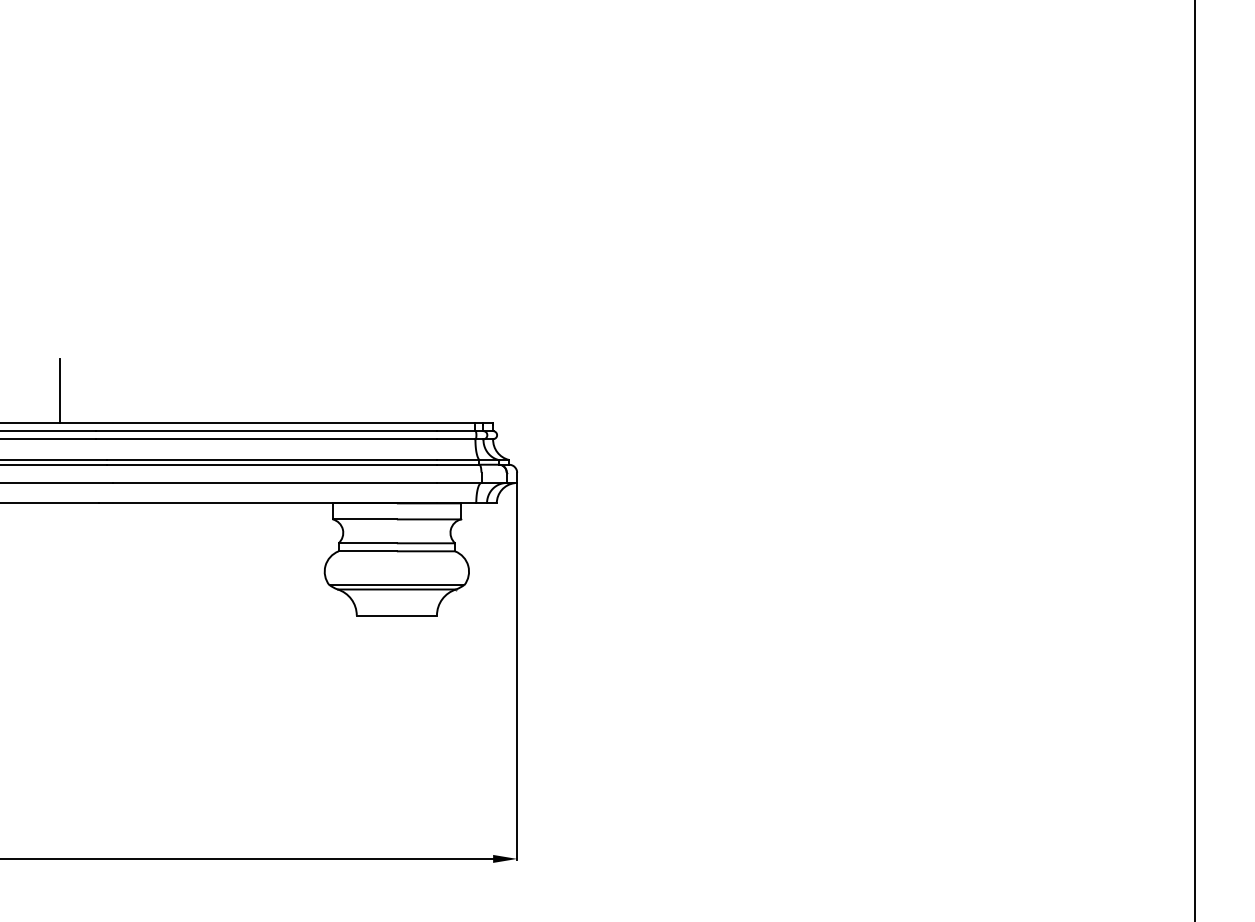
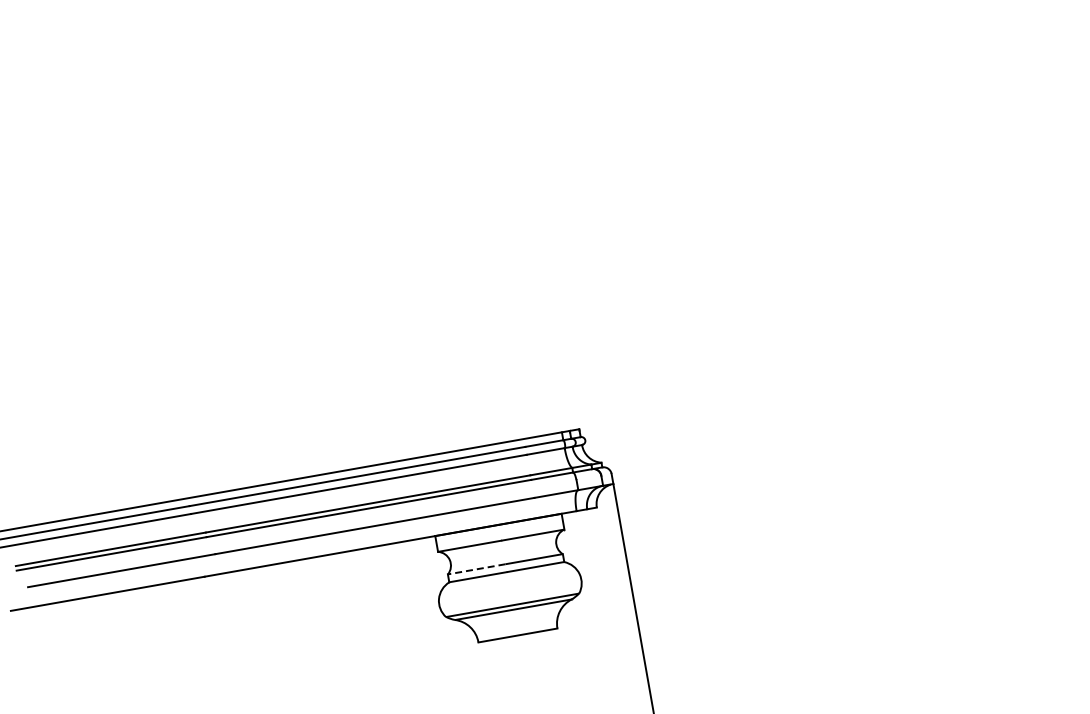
line: (60, 391) -> (147, 473), removed
line: (367, 543) -> (476, 569), solid -> dashed

